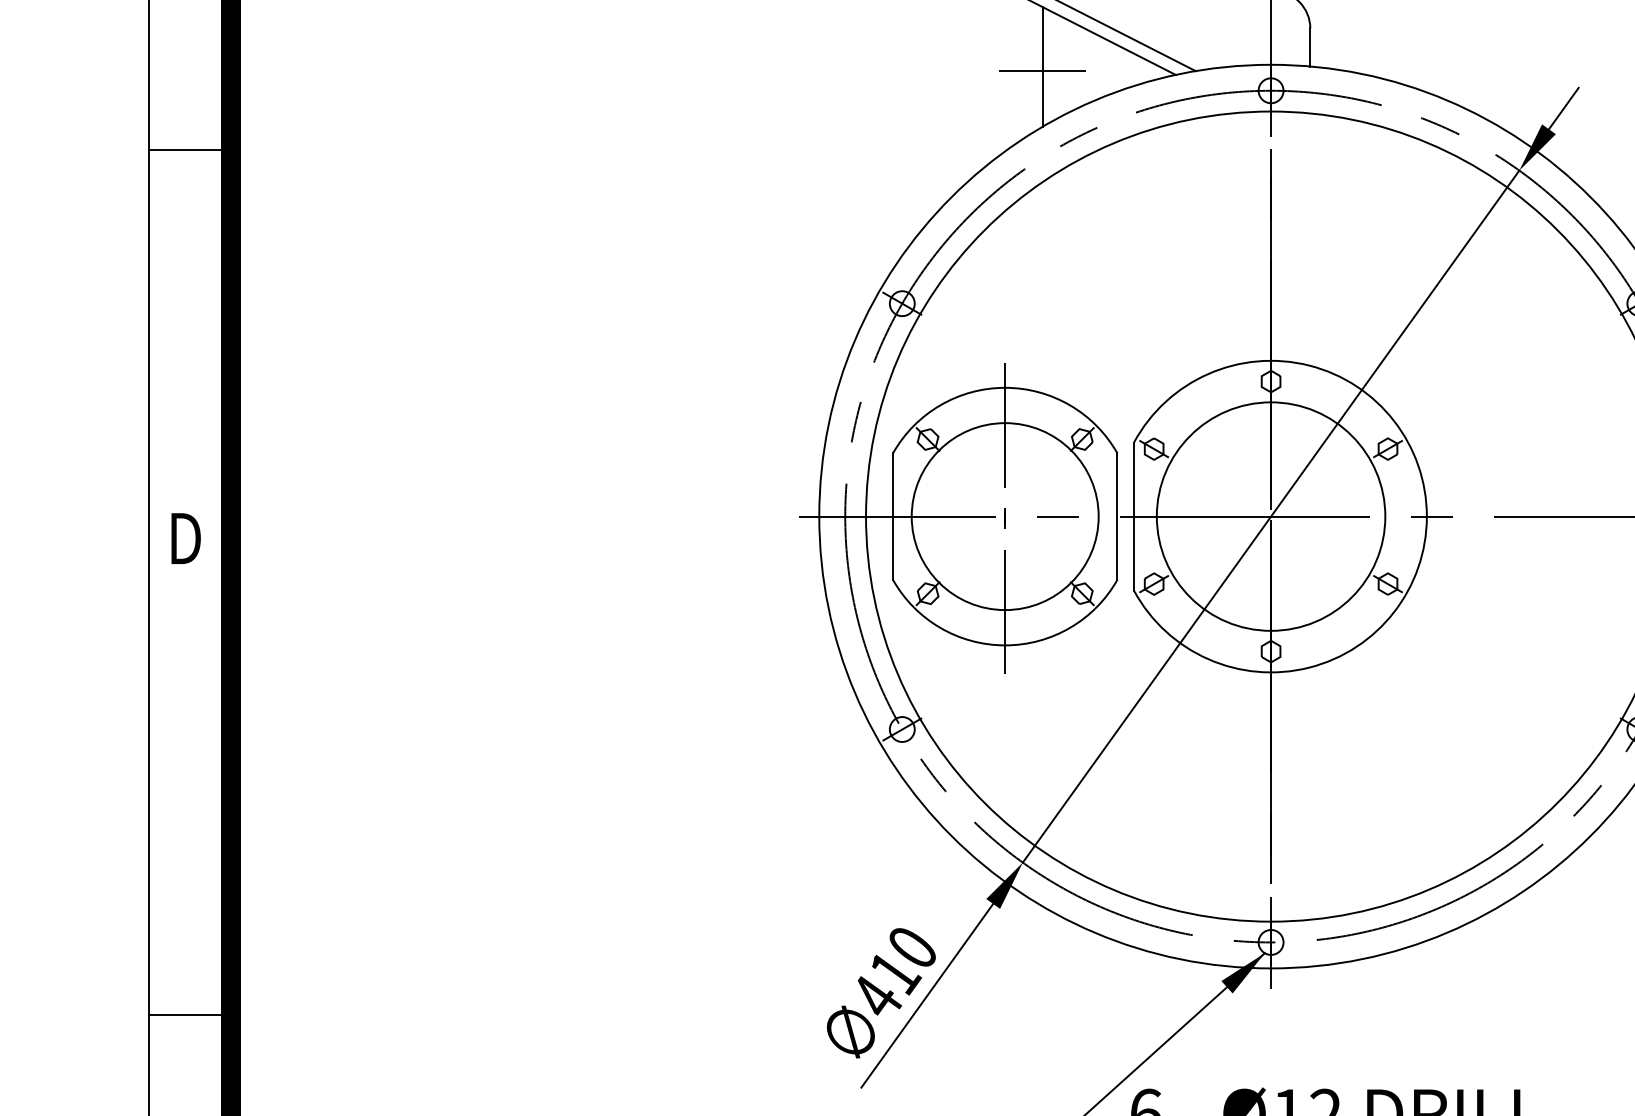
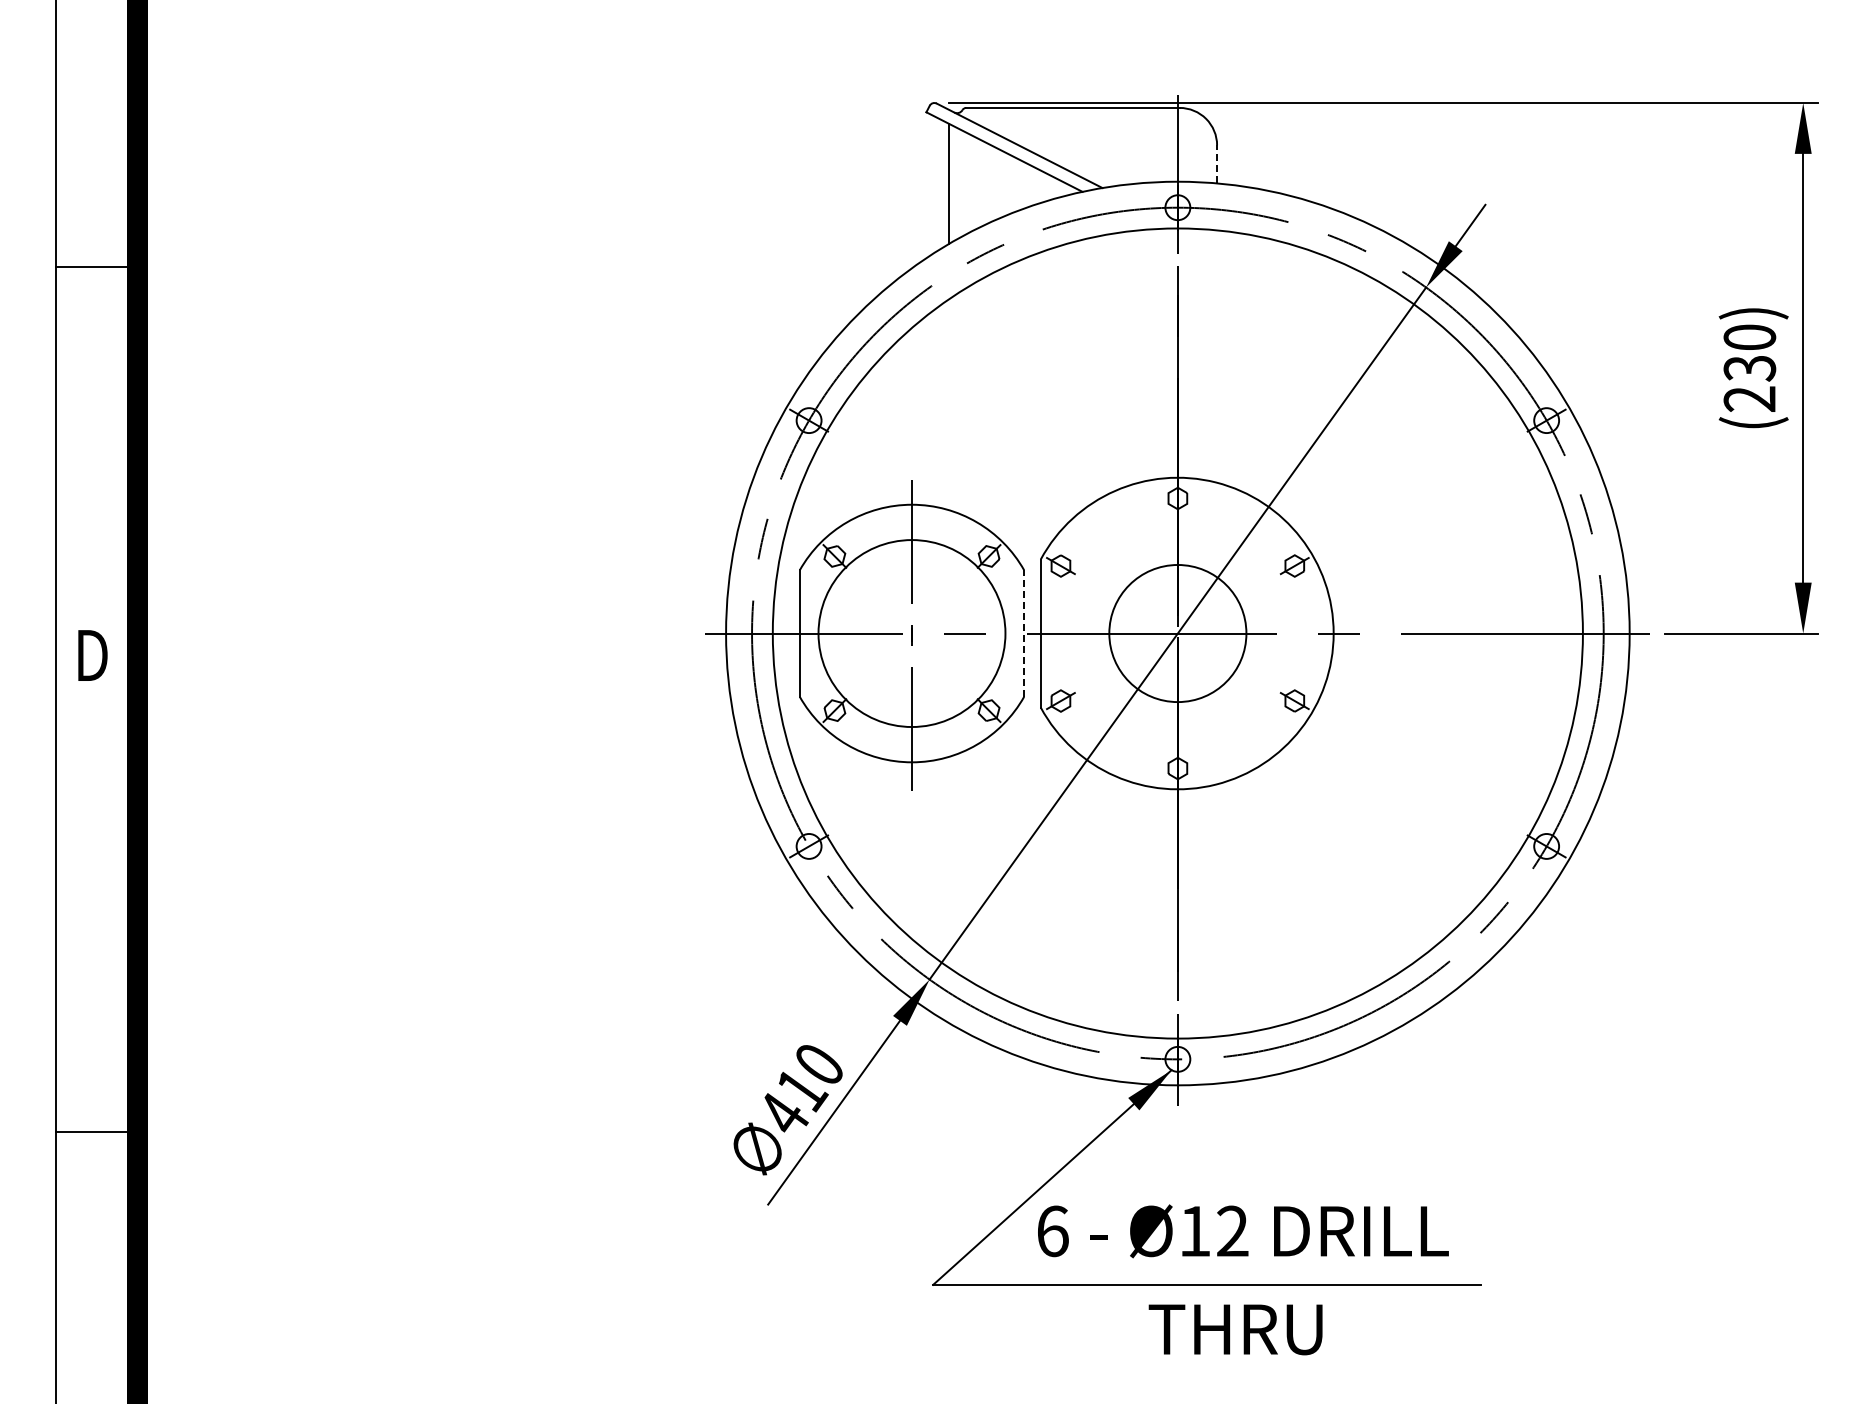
line: (1310, 46) -> (1217, 163), solid -> dashed
line: (1042, 71) -> (949, 188), removed
line: (1117, 516) -> (1024, 633), solid -> dashed
circle: (1270, 516) -> (1177, 633), size x0.6

